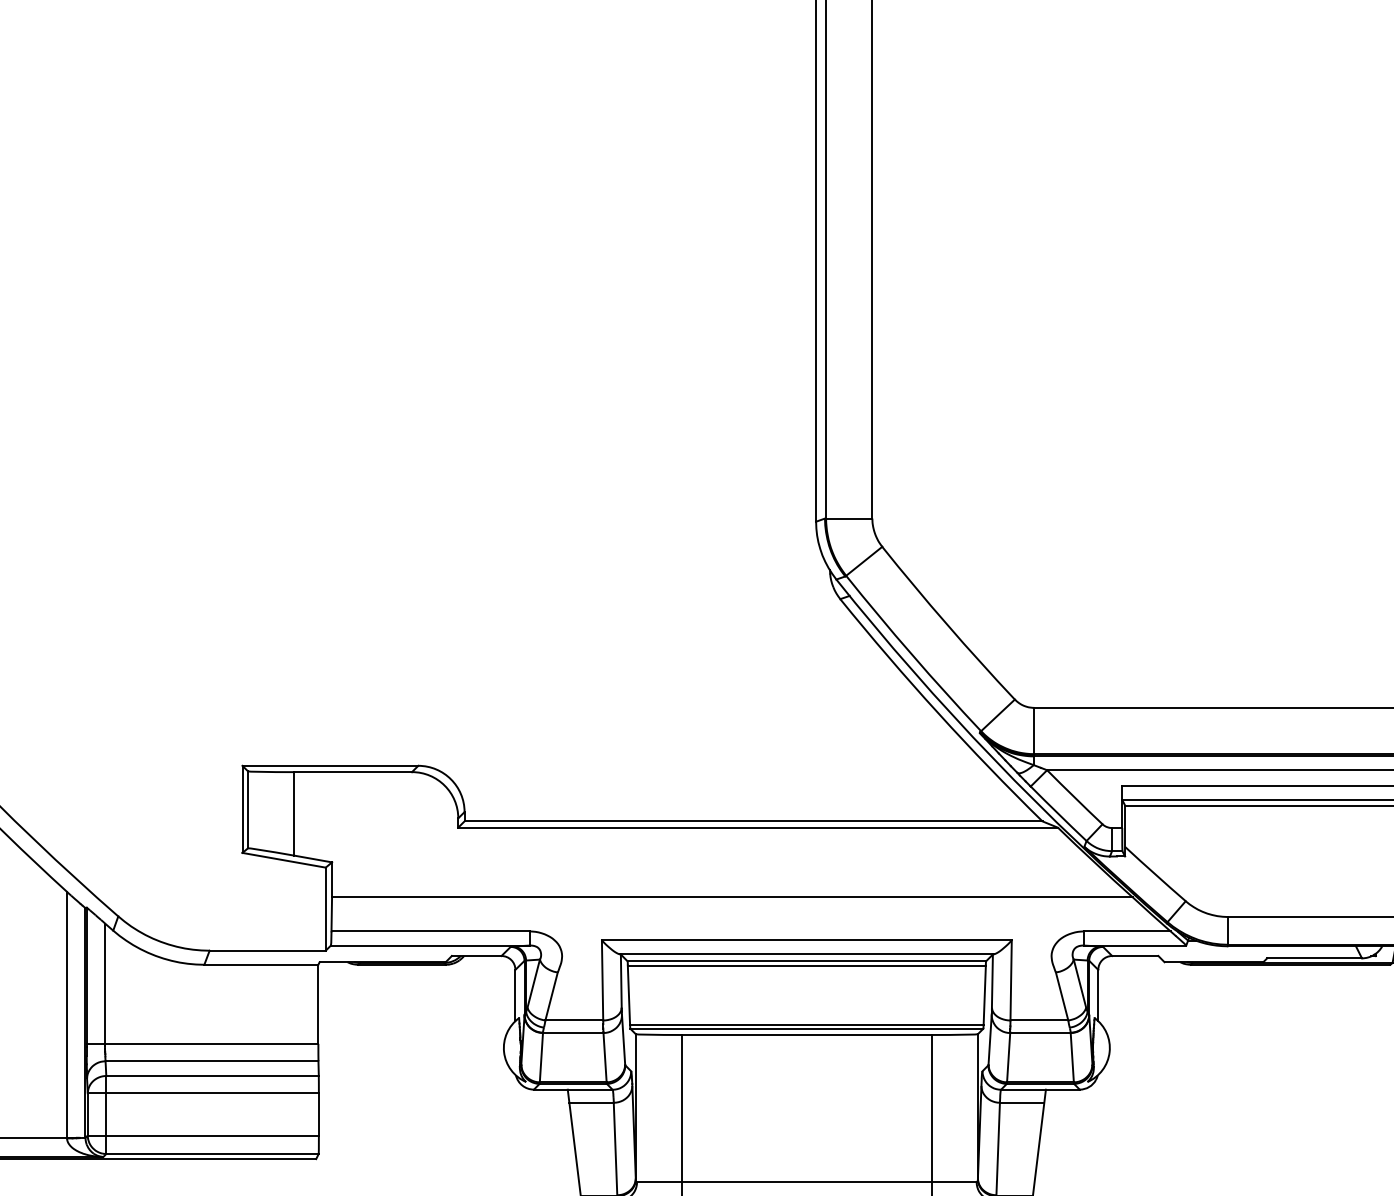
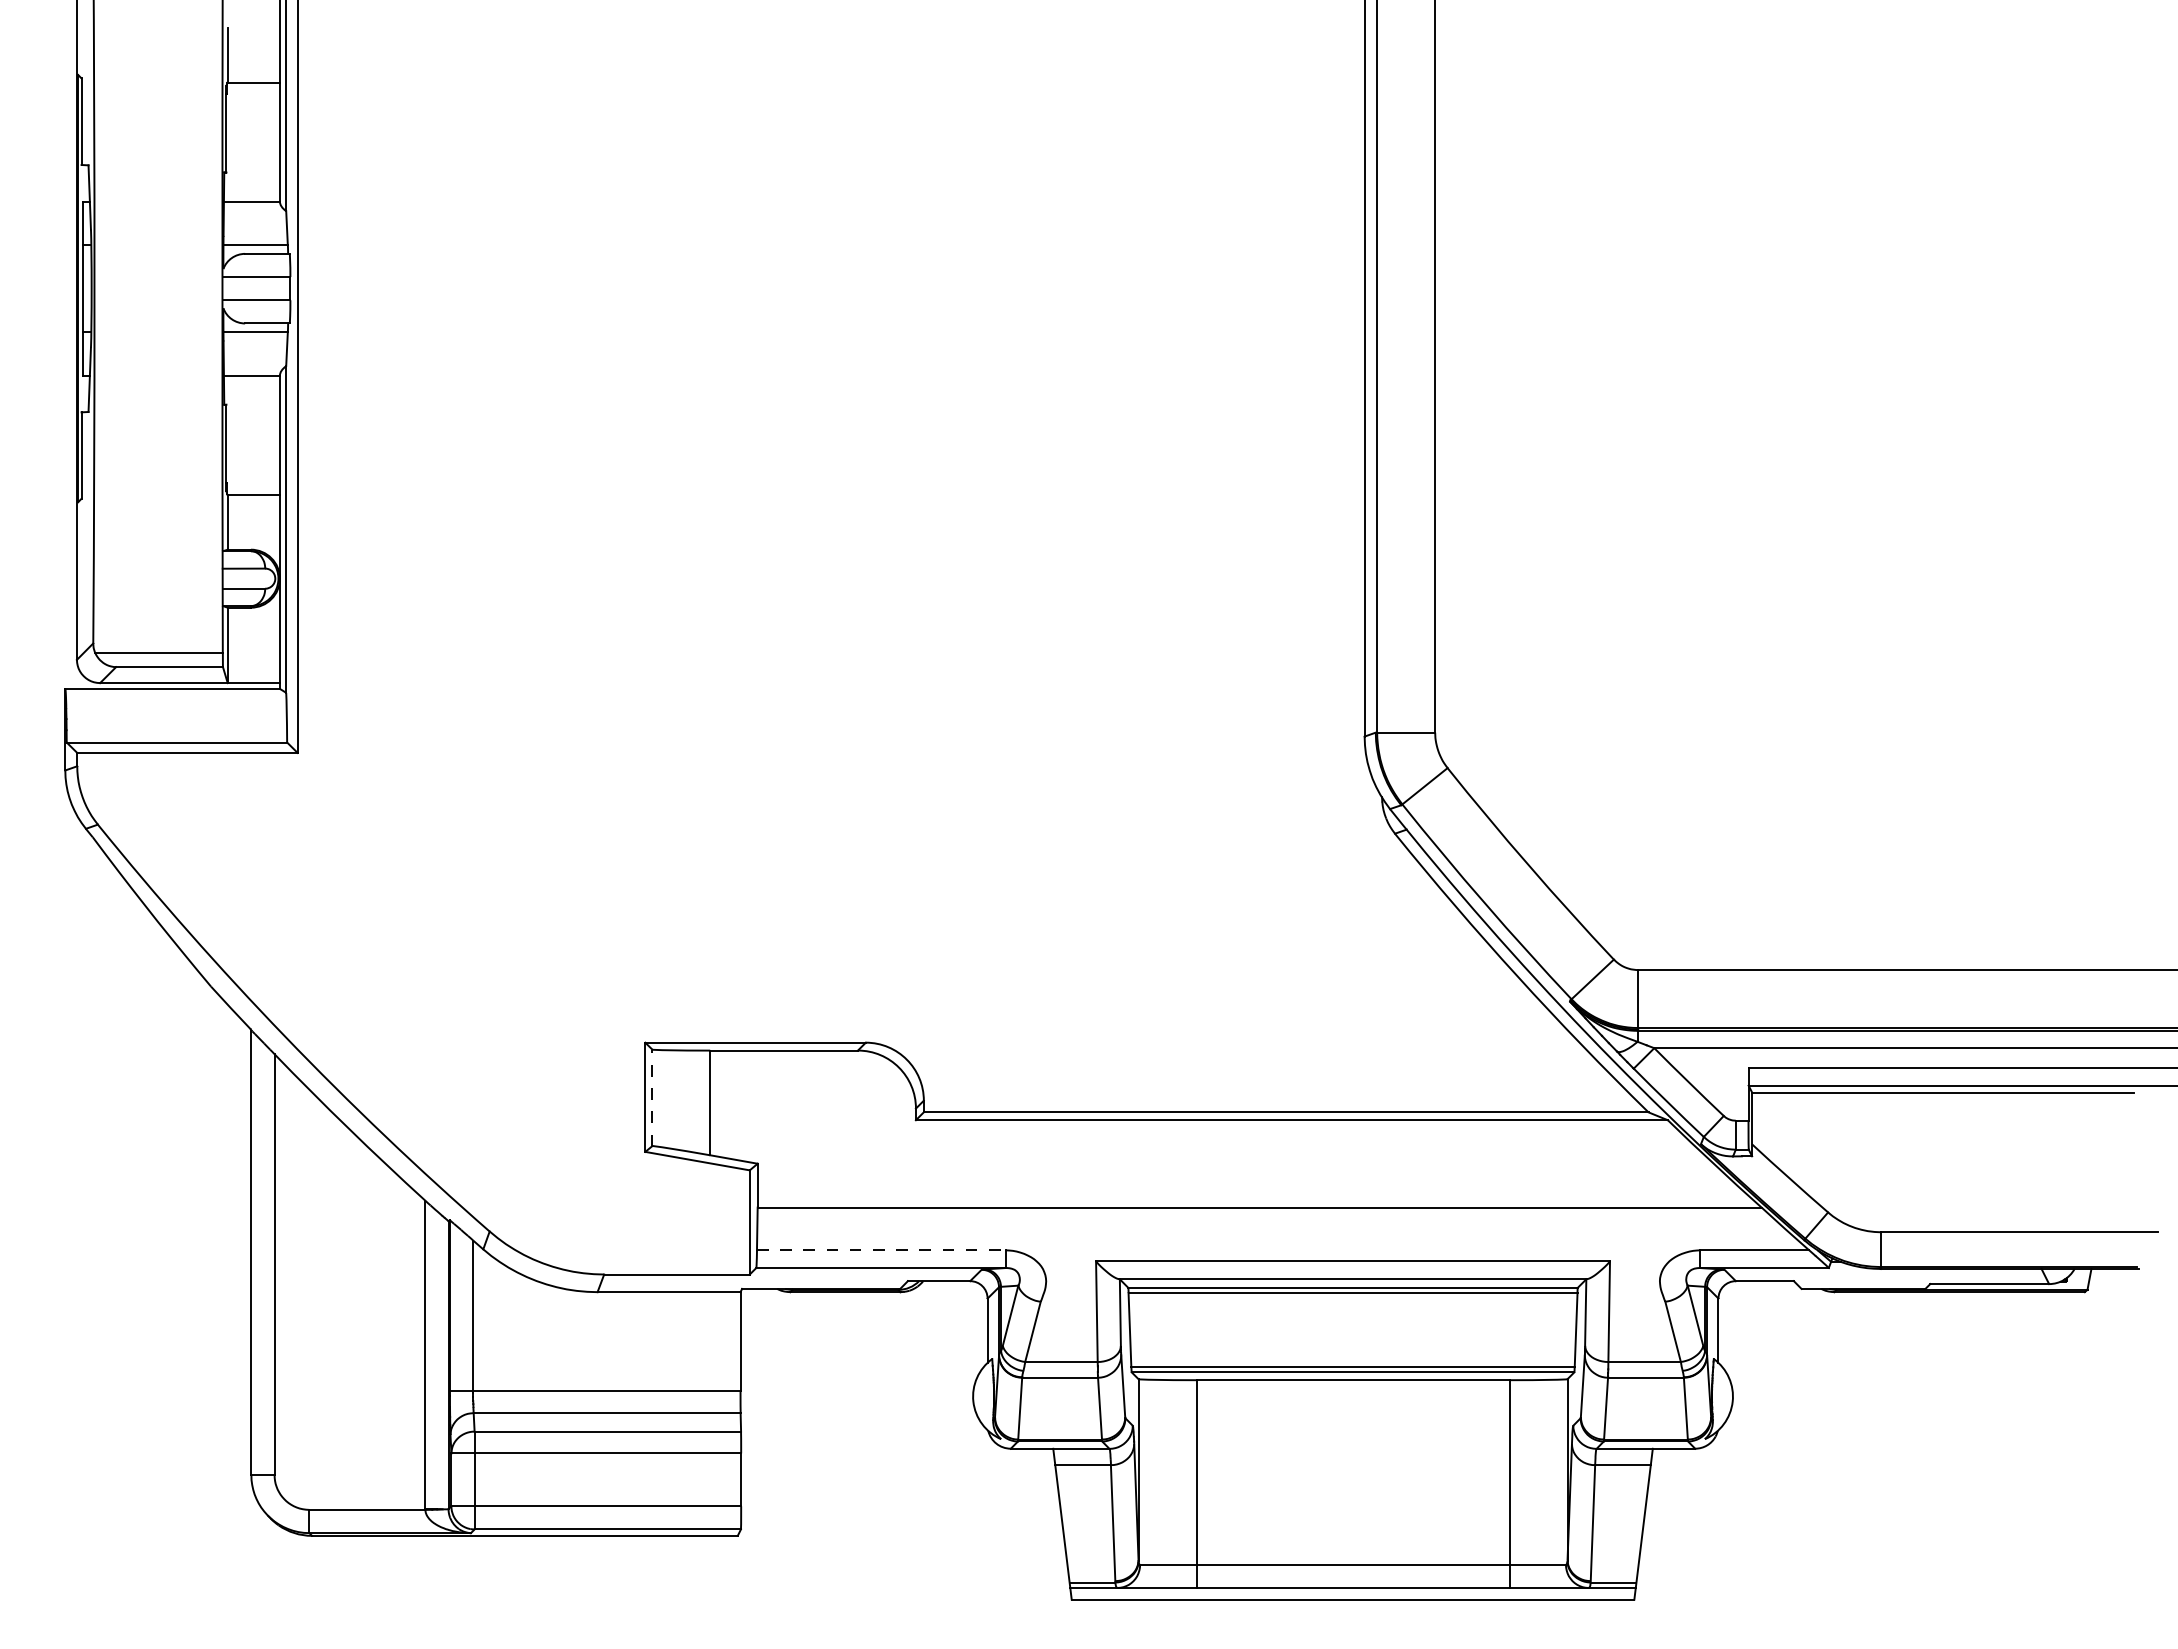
line: (248, 809) -> (652, 1097), solid -> dashed
line: (430, 931) -> (881, 1250), solid -> dashed

